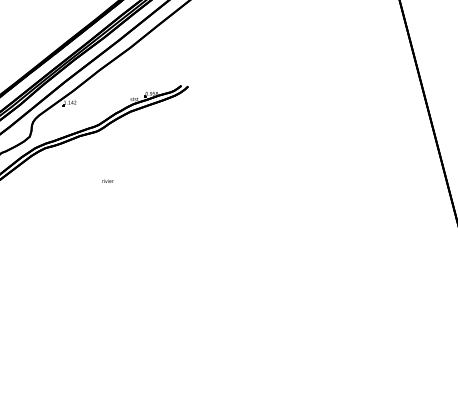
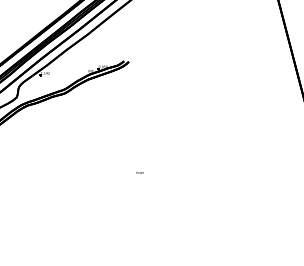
text: (107, 180) -> (139, 172), moved

